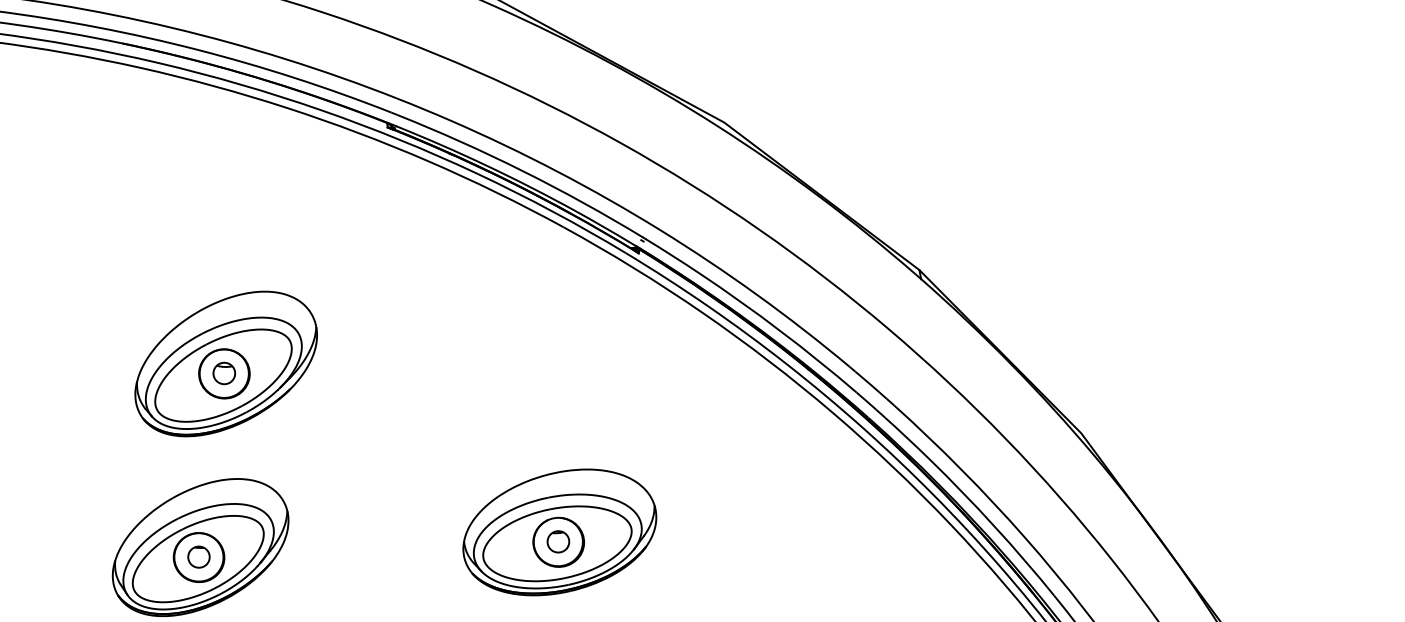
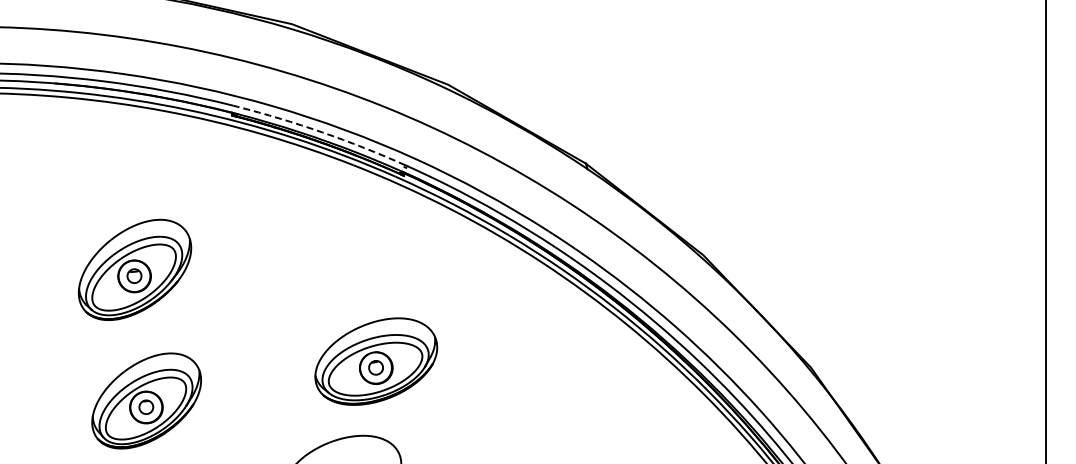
arc: (522, 171) -> (322, 132), solid -> dashed
part: (227, 363) -> (135, 269), moved

